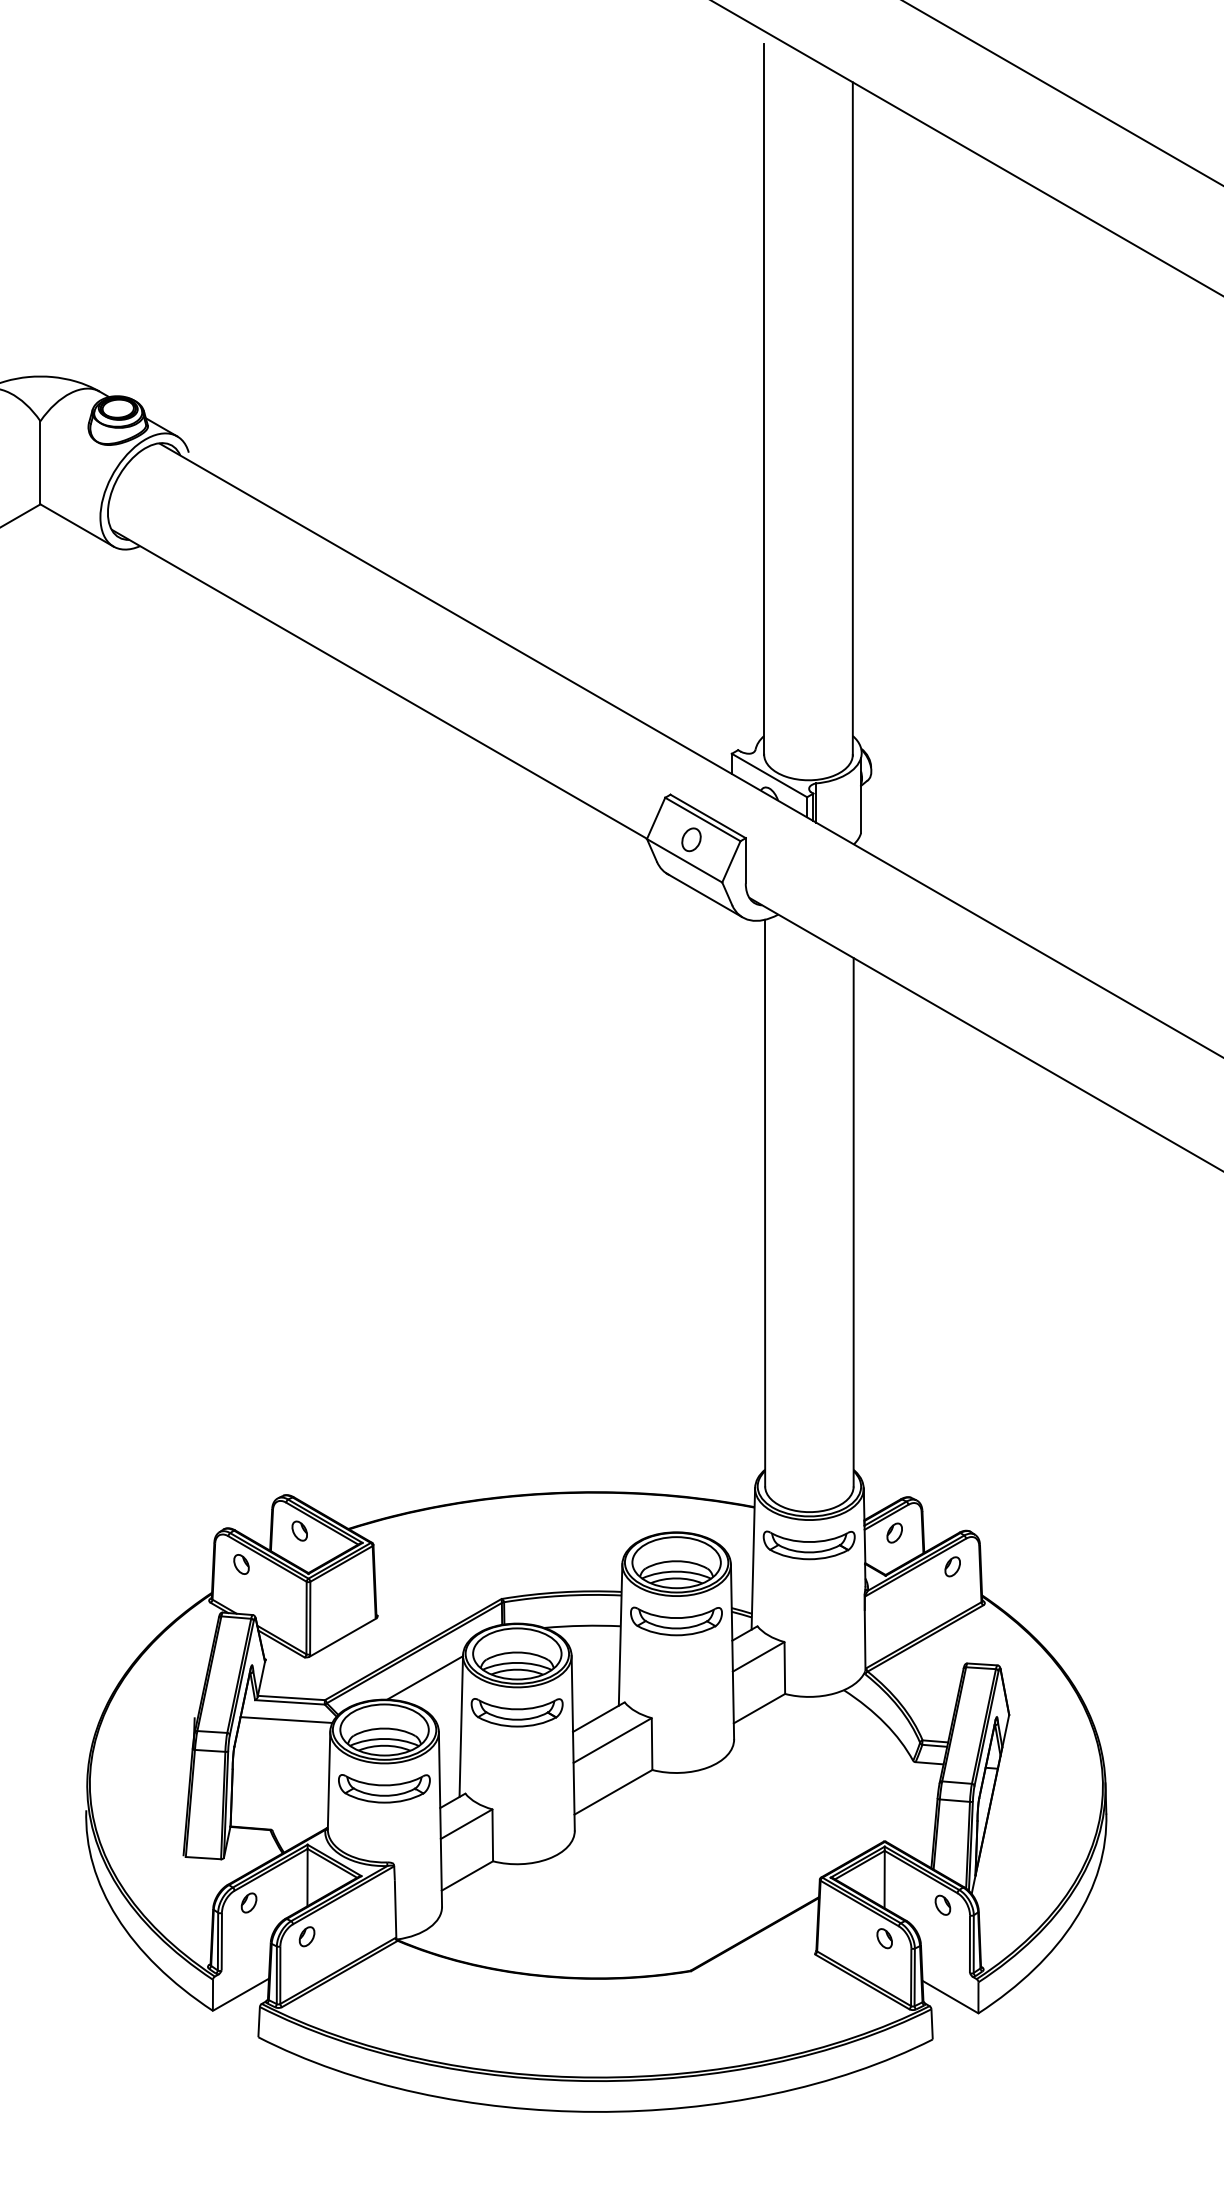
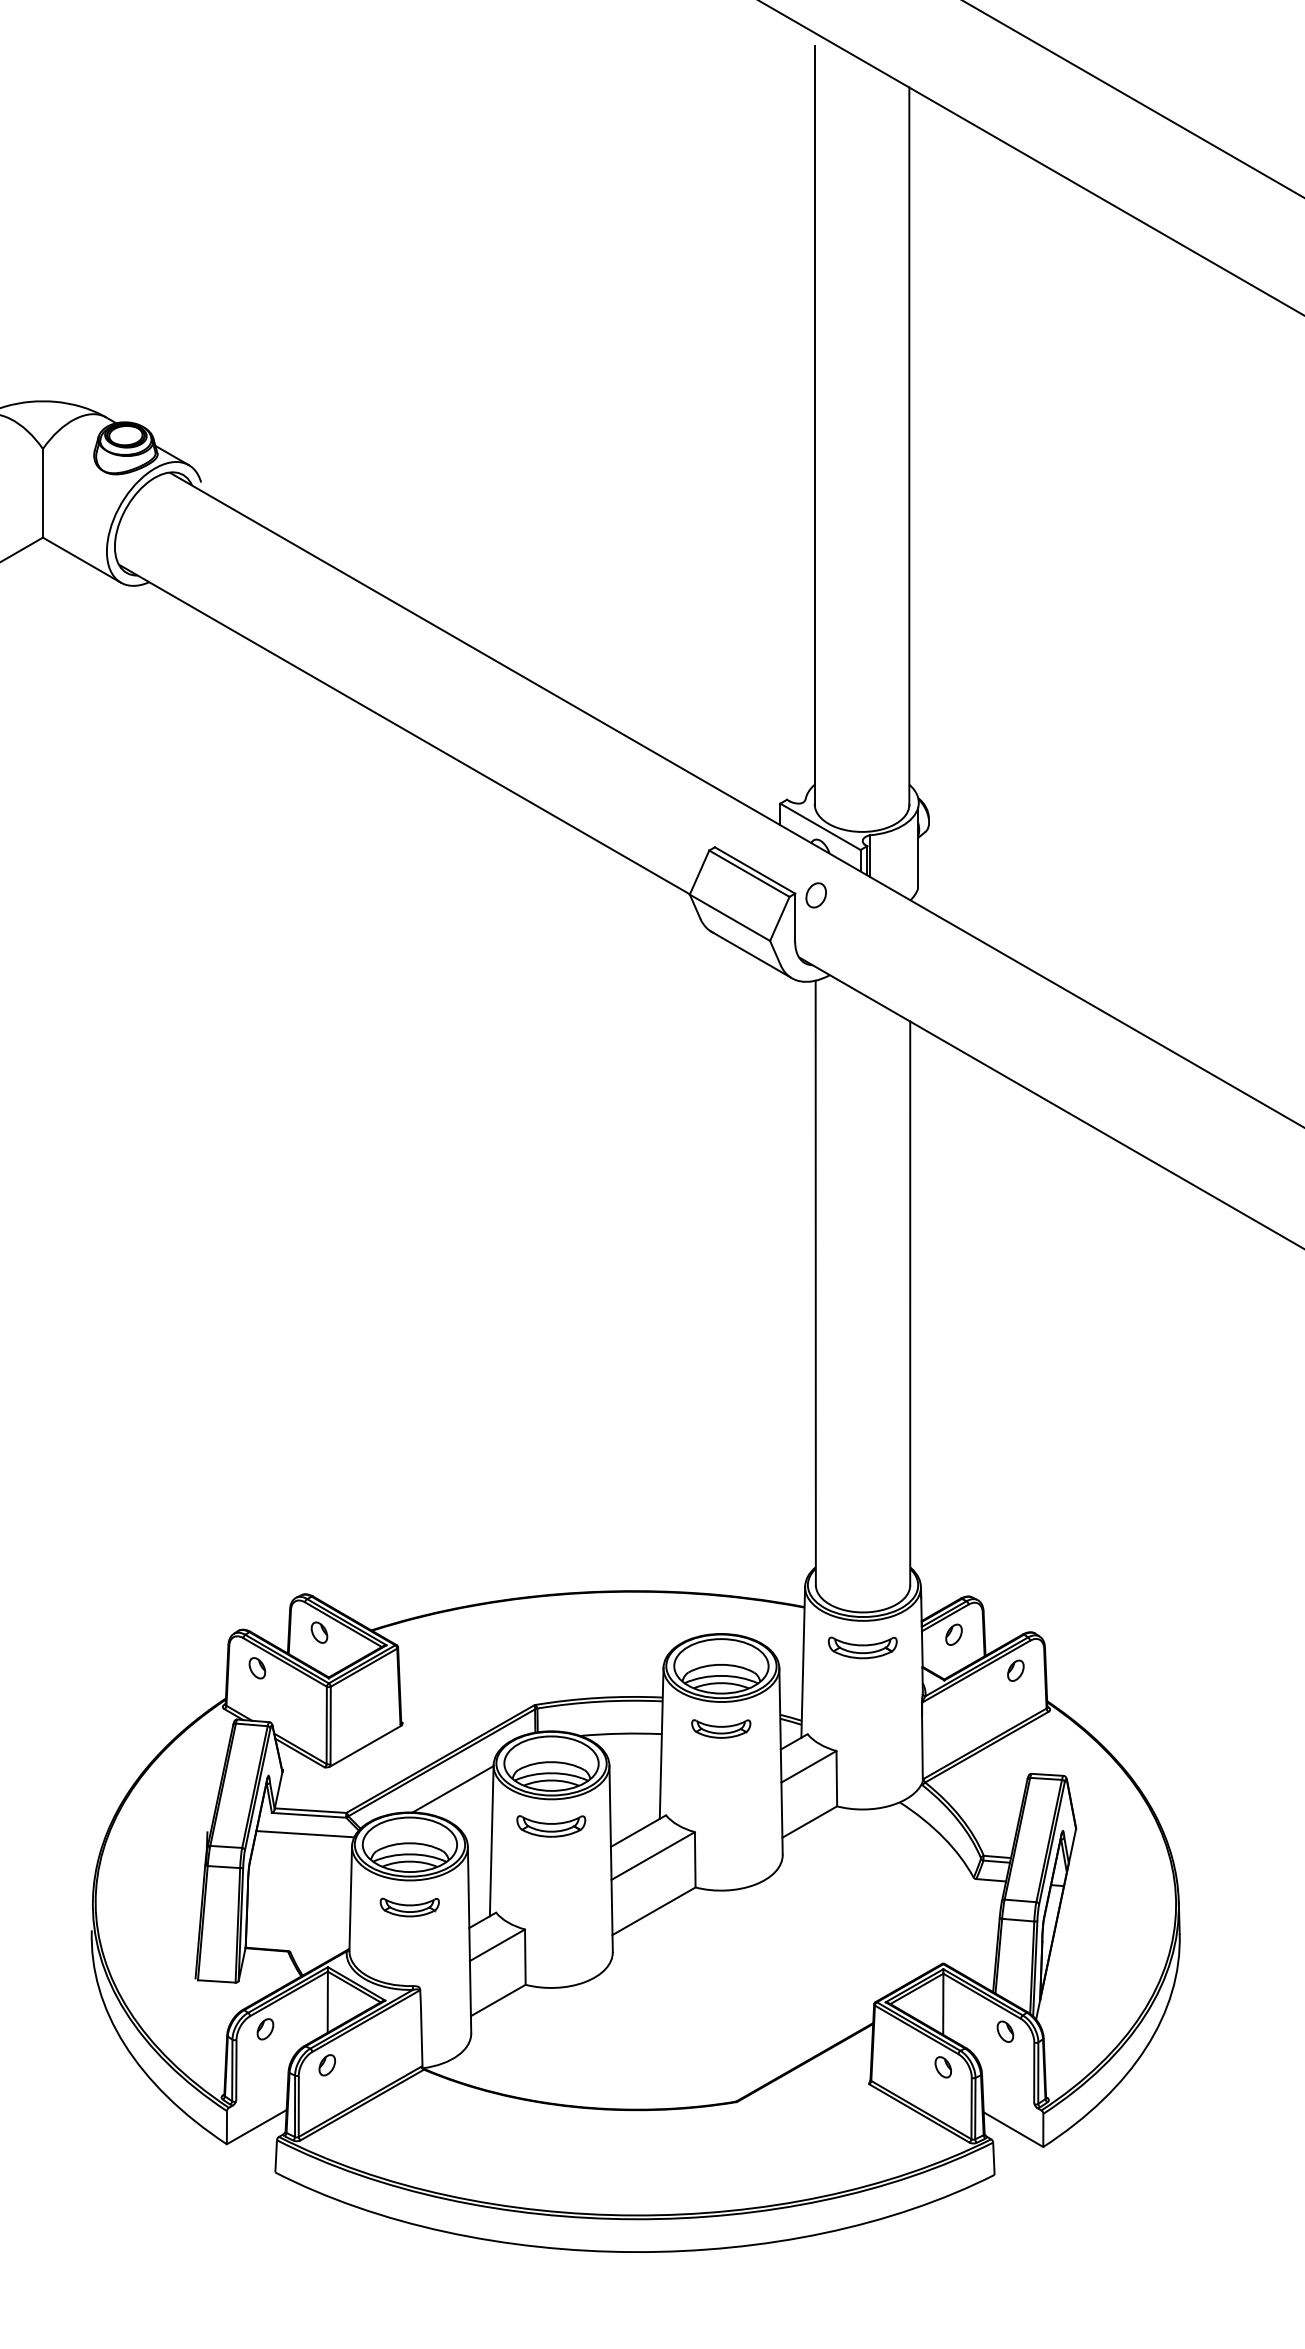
part: (691, 839) -> (816, 895), moved
part: (808, 1545) -> (862, 1648), size x0.7
part: (676, 1621) -> (721, 1729), size x0.6
part: (516, 1712) -> (550, 1826), size x0.7
part: (384, 1788) -> (409, 1907), size x0.6

